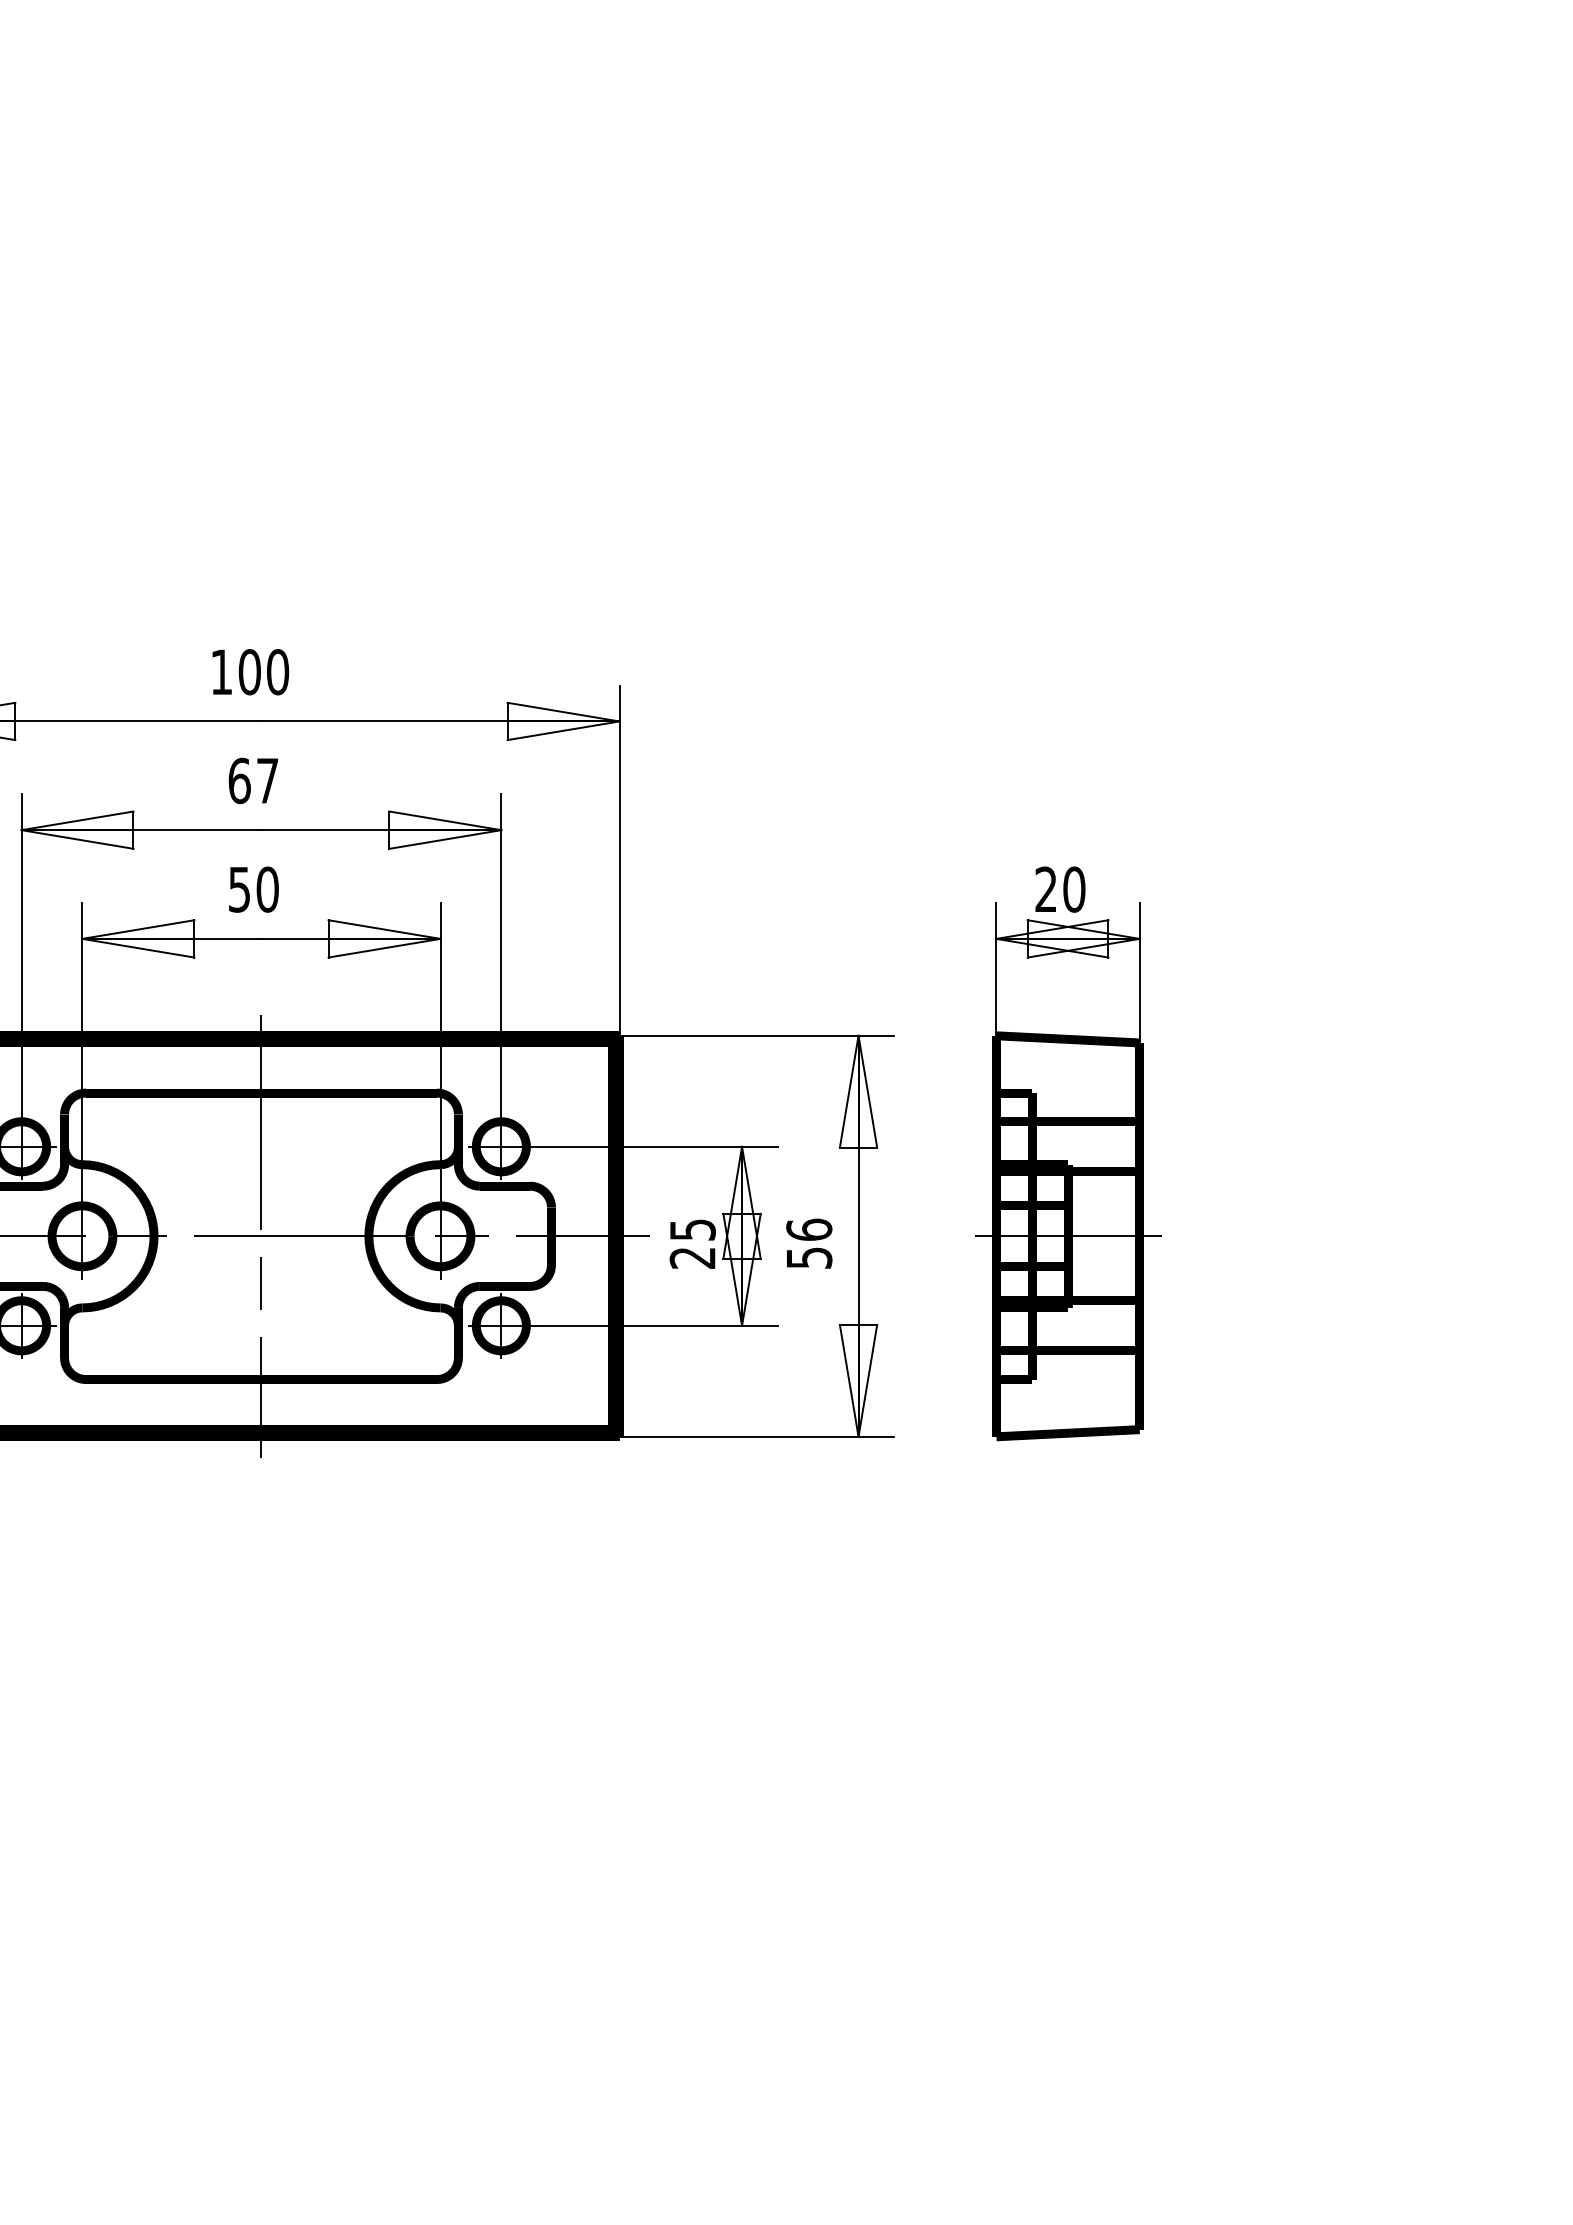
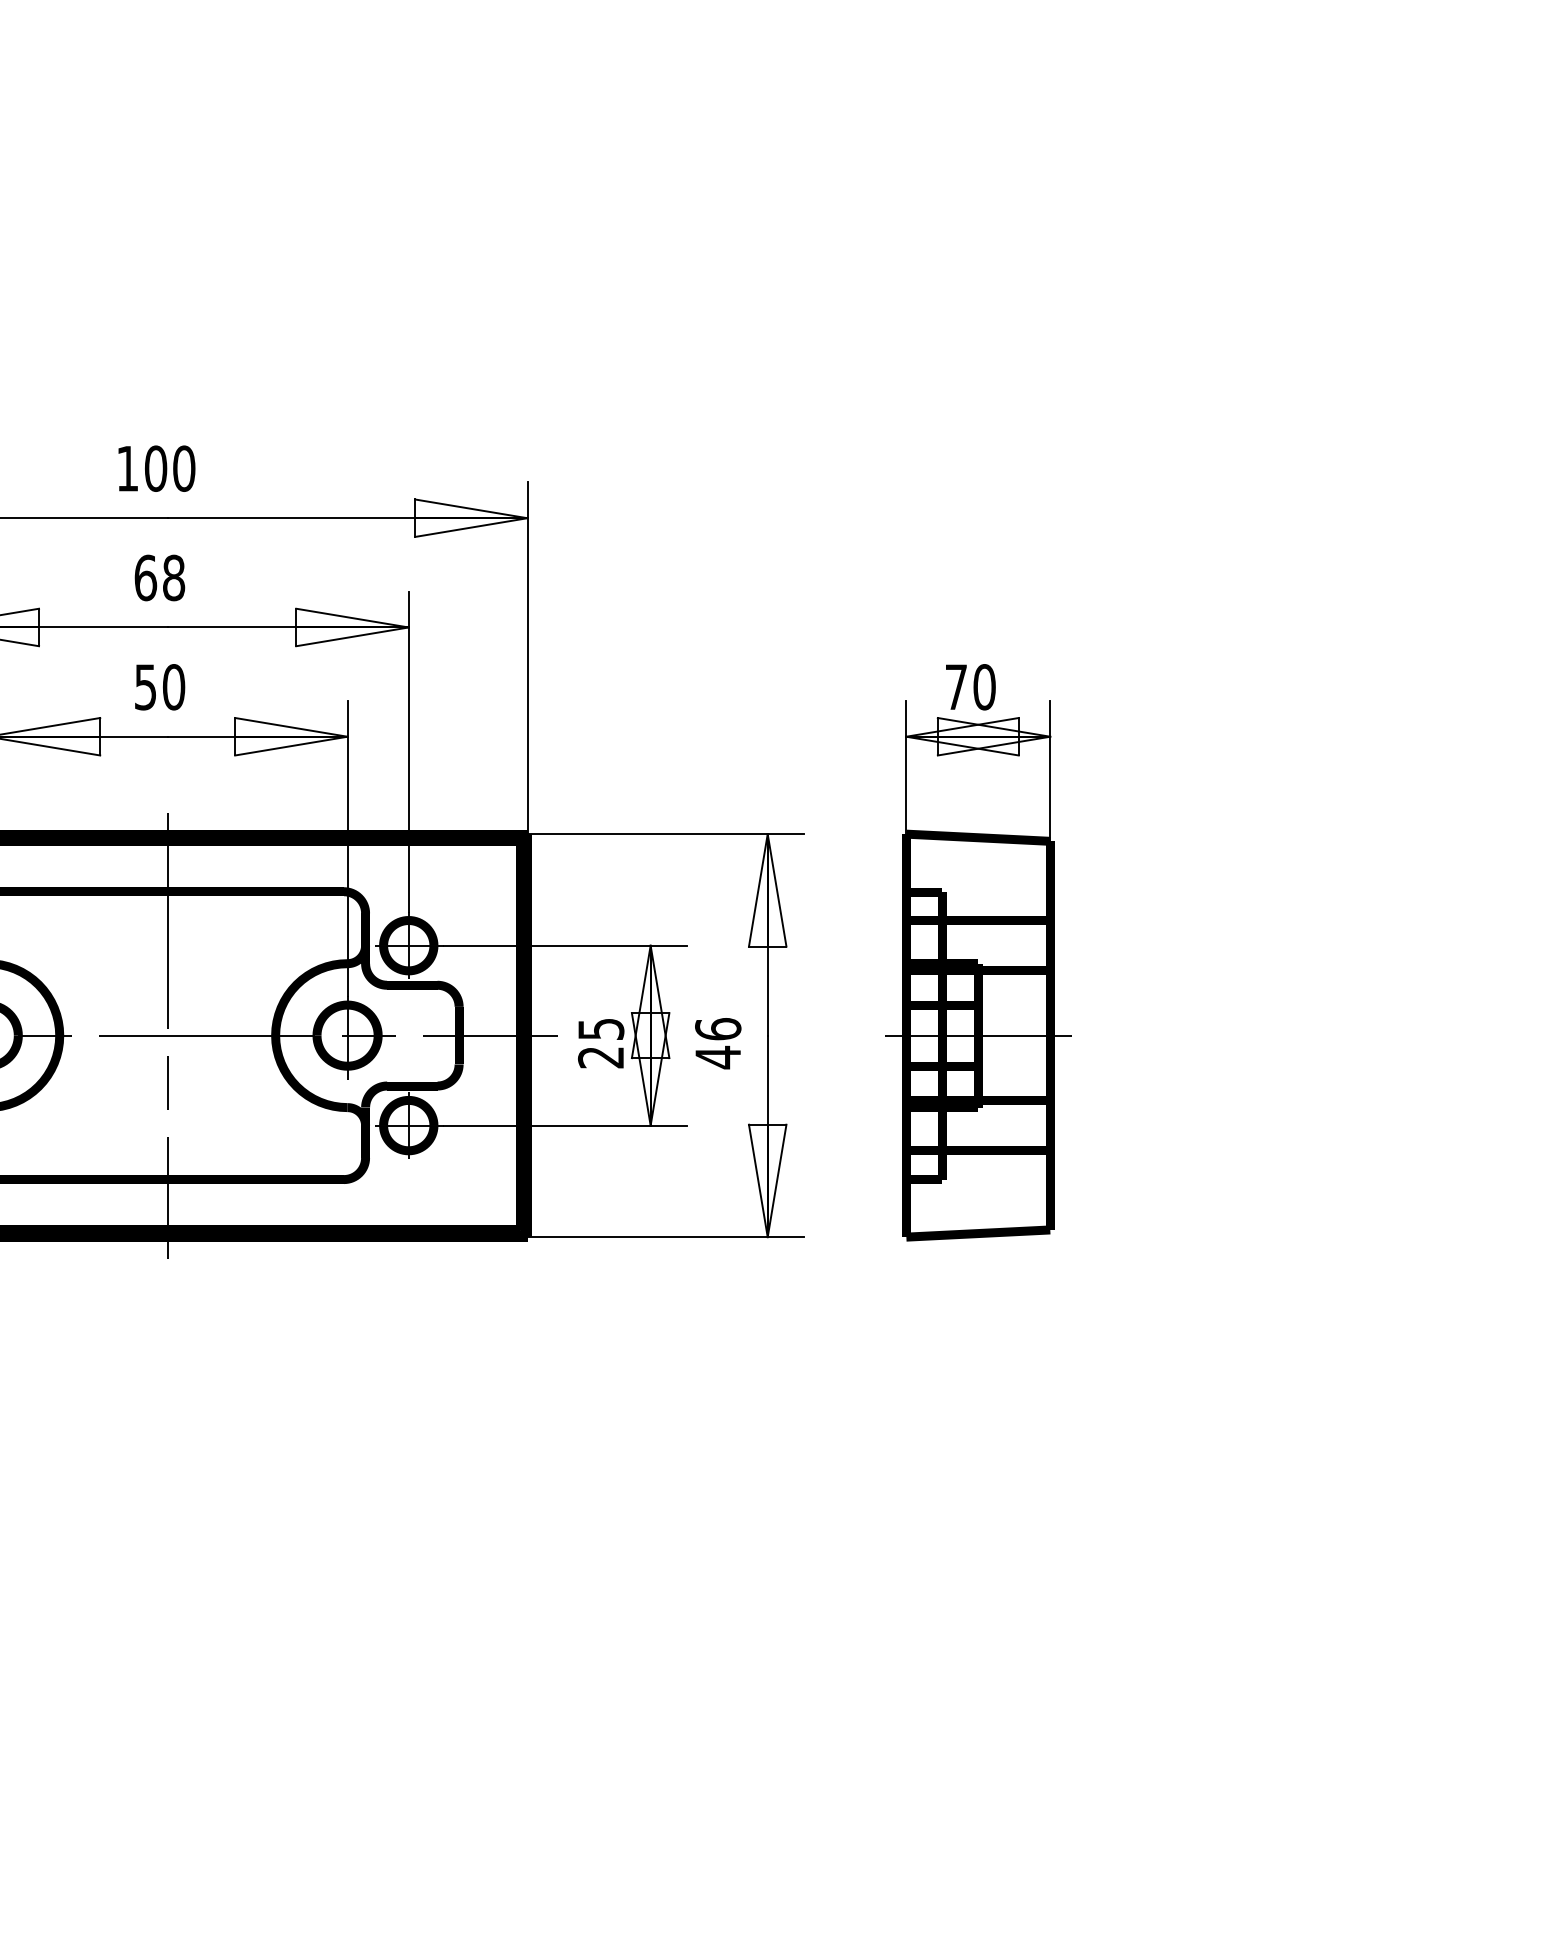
text: (267, 780) -> (173, 577), 67 -> 68
text: (1045, 888) -> (955, 686), 20 -> 70
text: (809, 1257) -> (718, 1056), 56 -> 46

